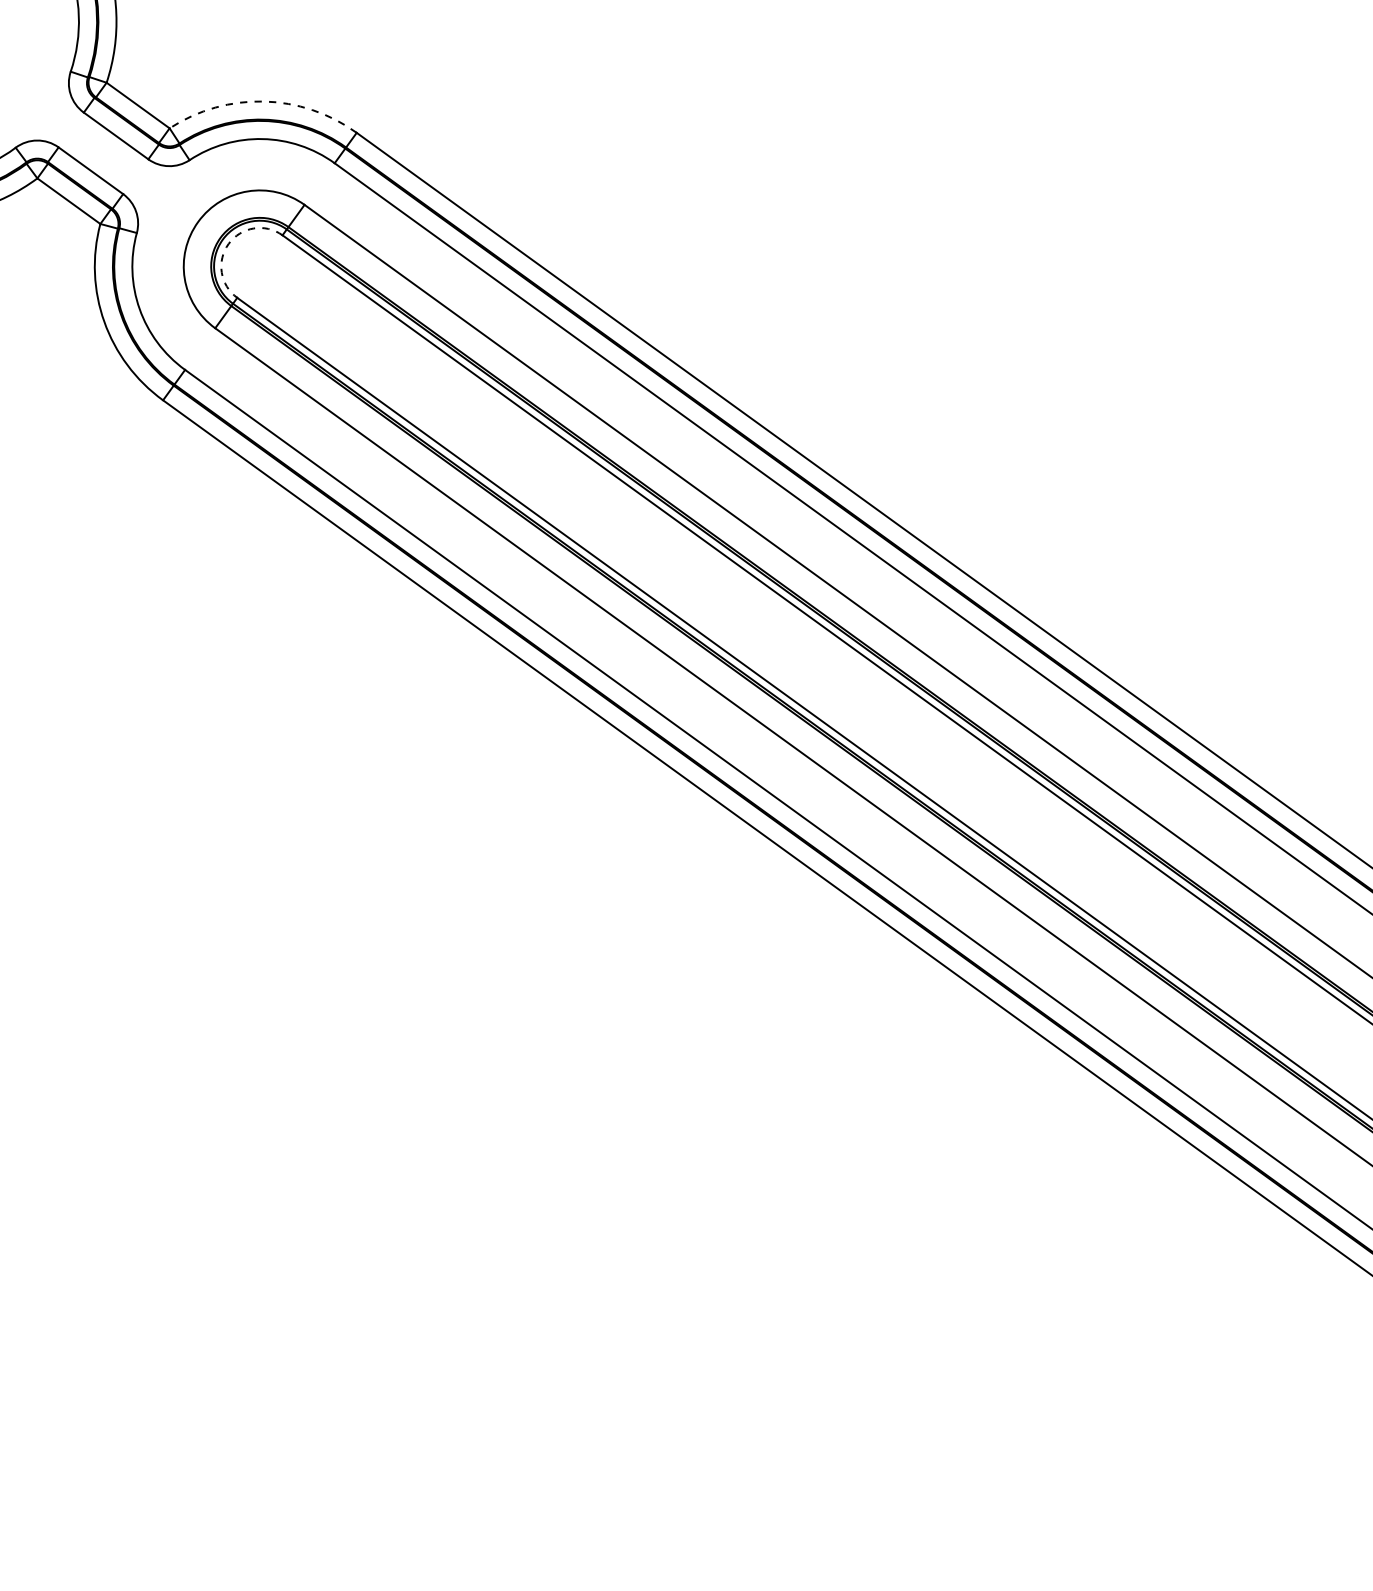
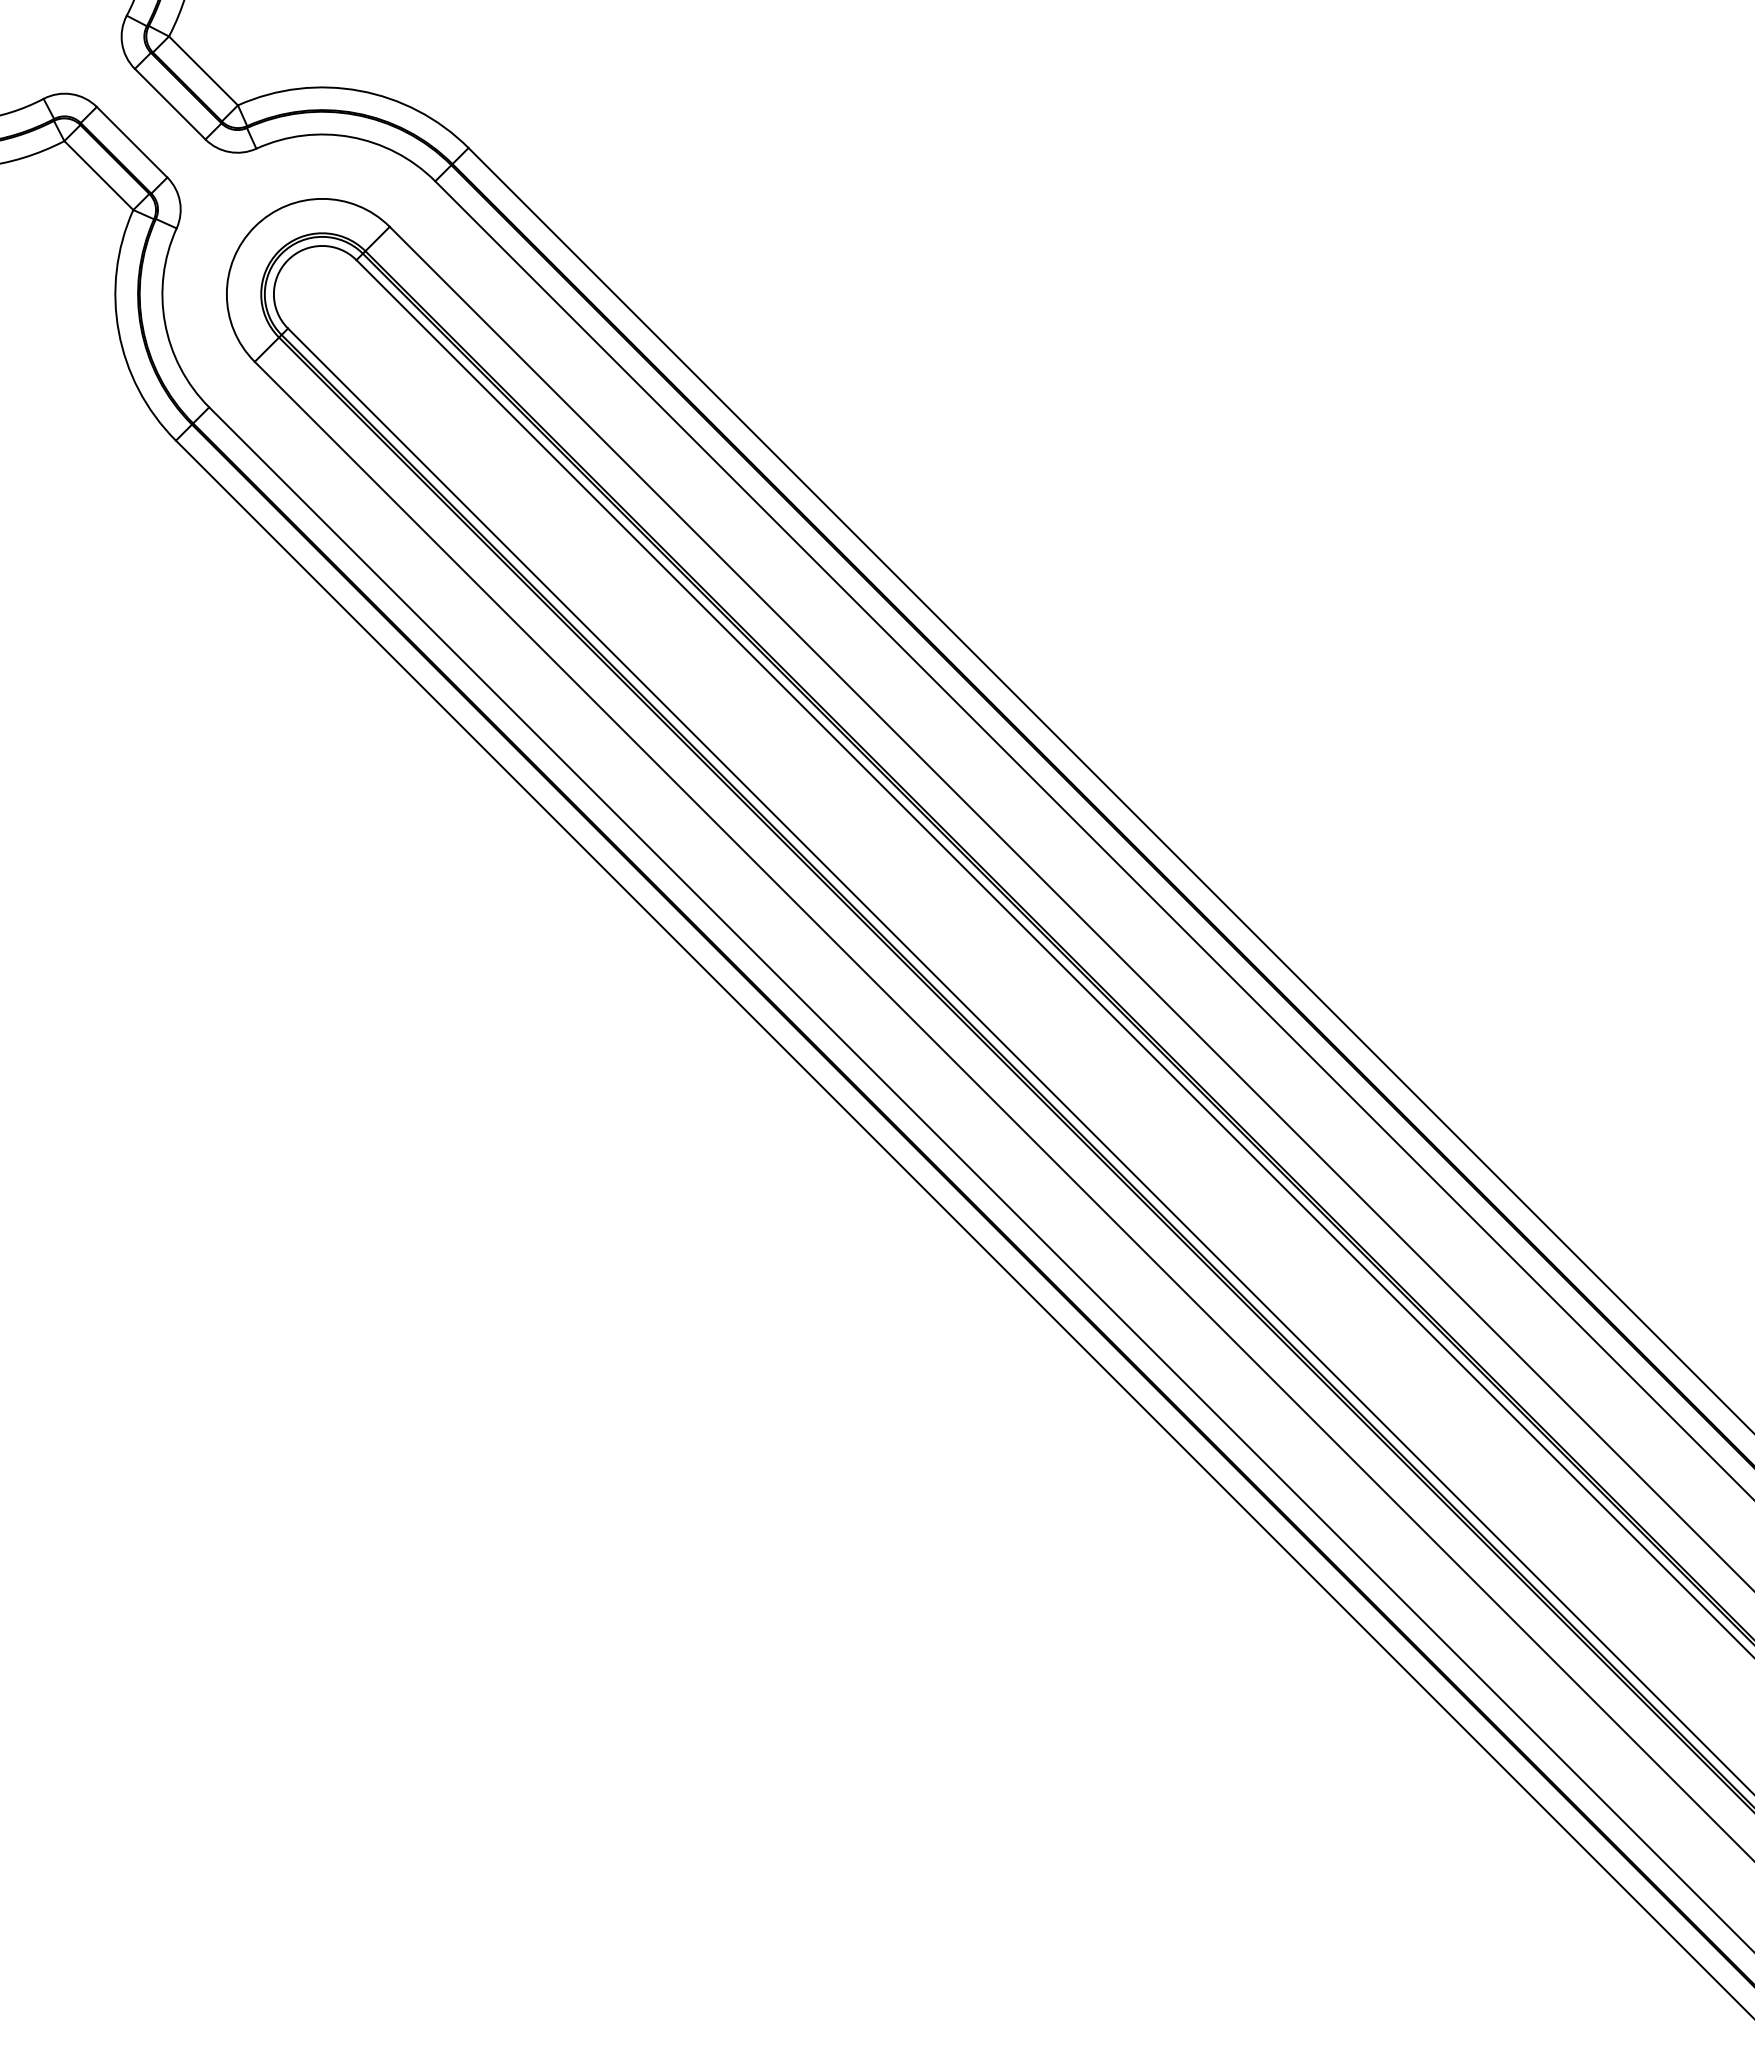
arc: (263, 101) -> (359, 90), dashed -> solid
arc: (229, 244) -> (288, 260), dashed -> solid

